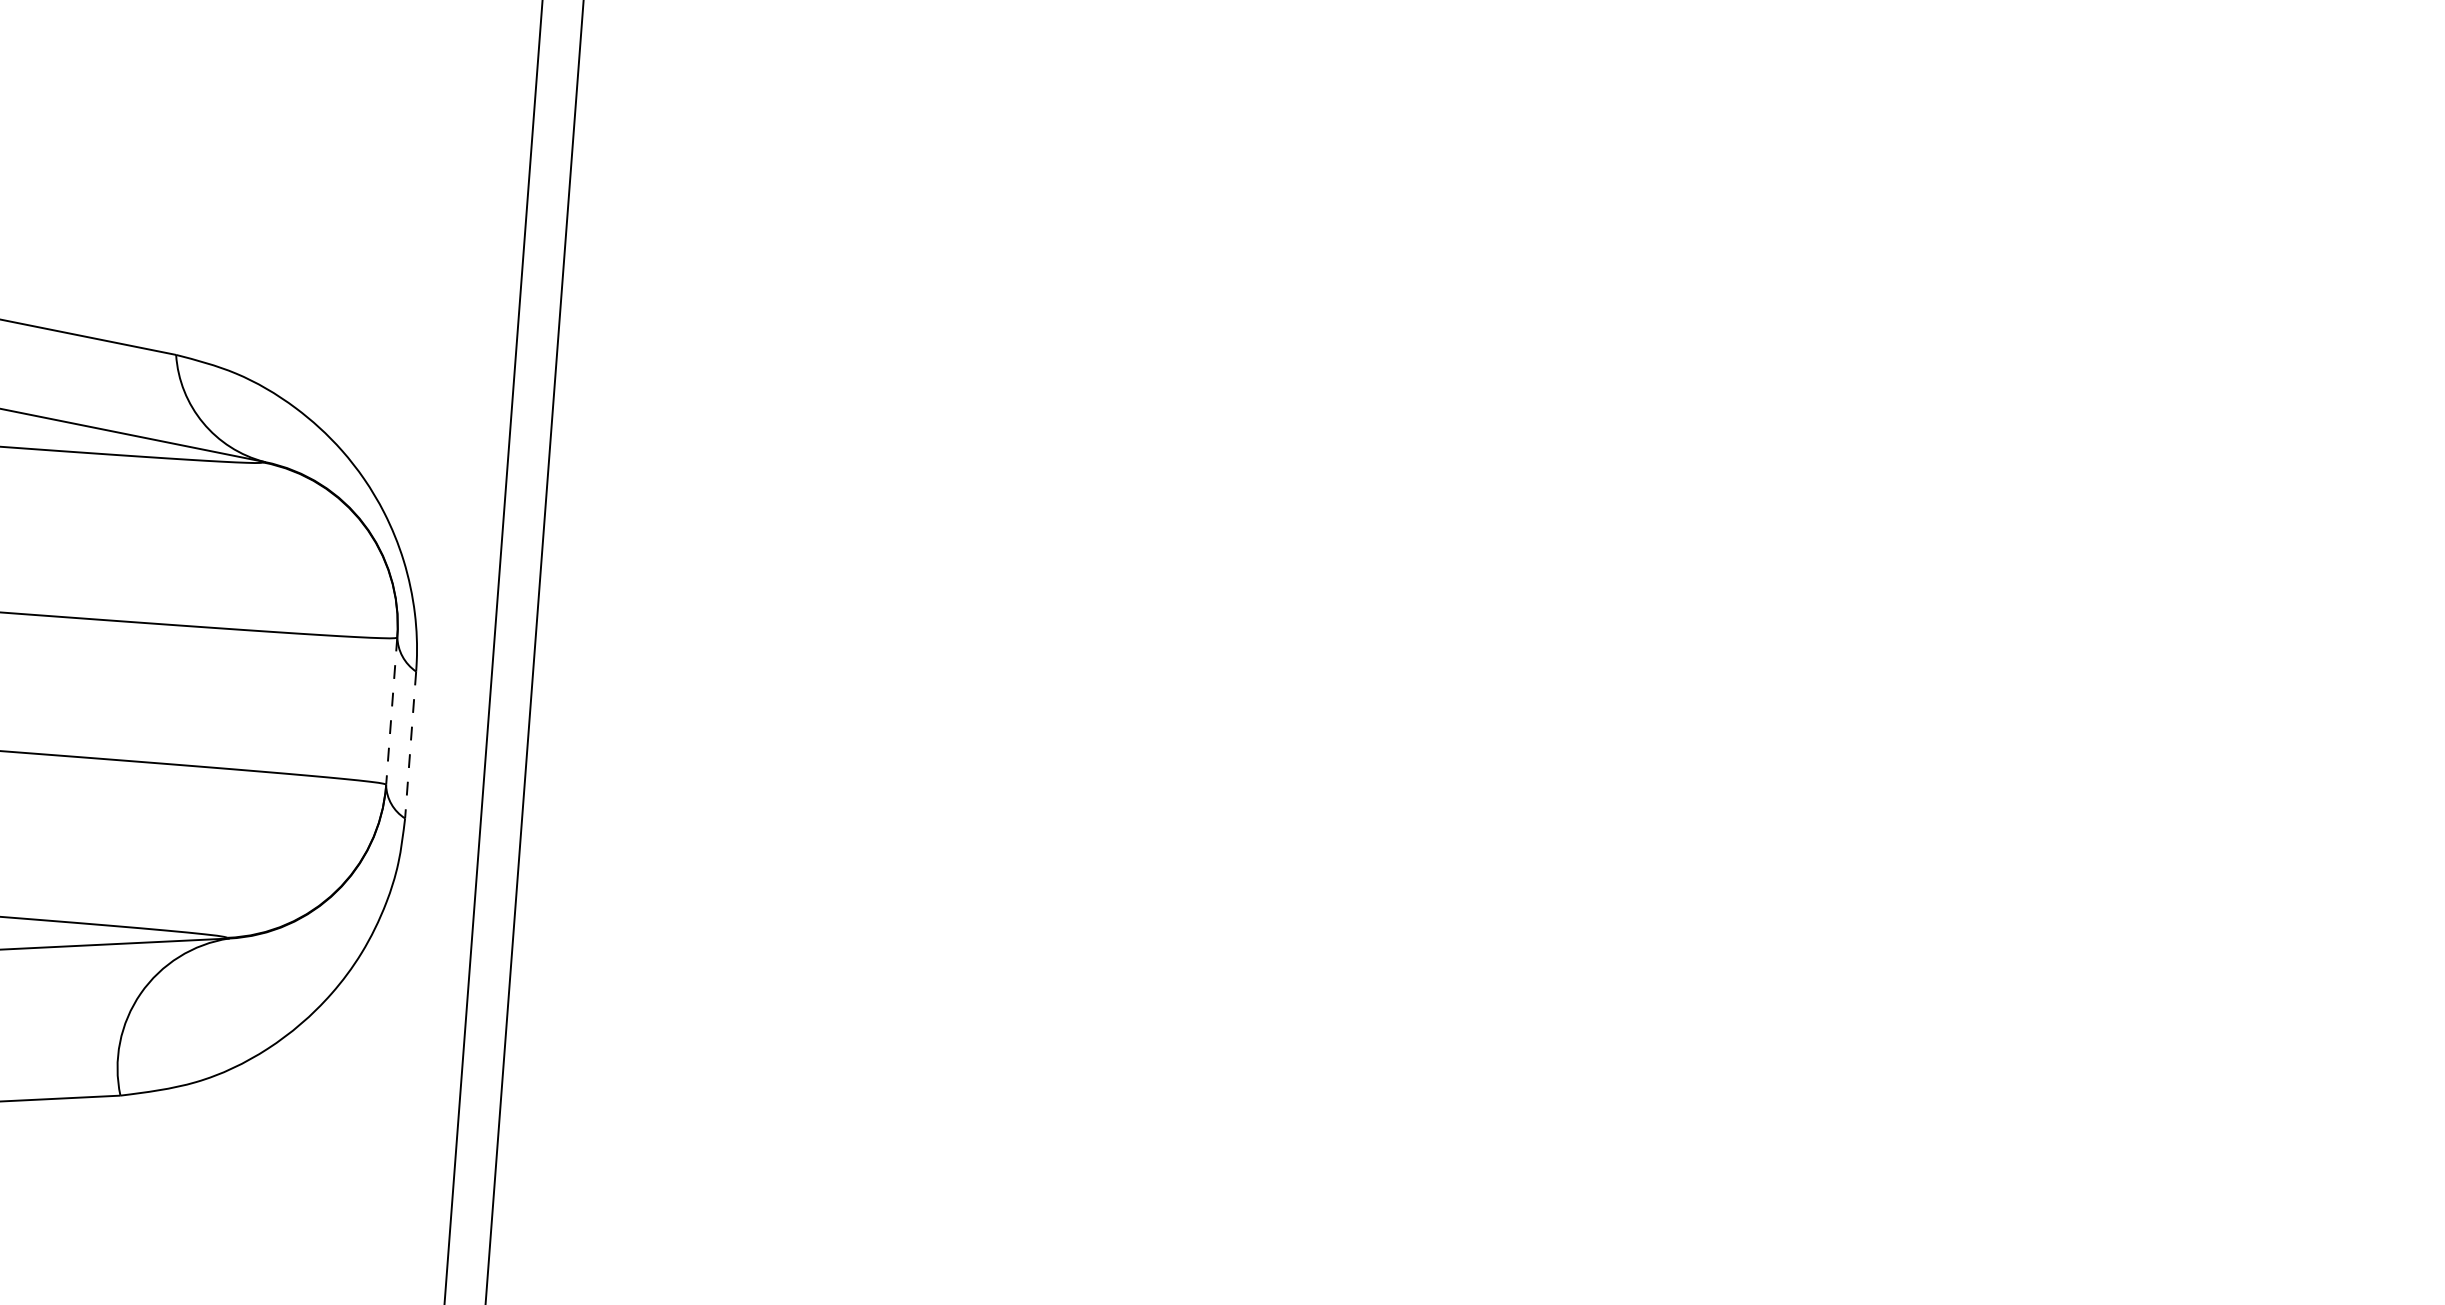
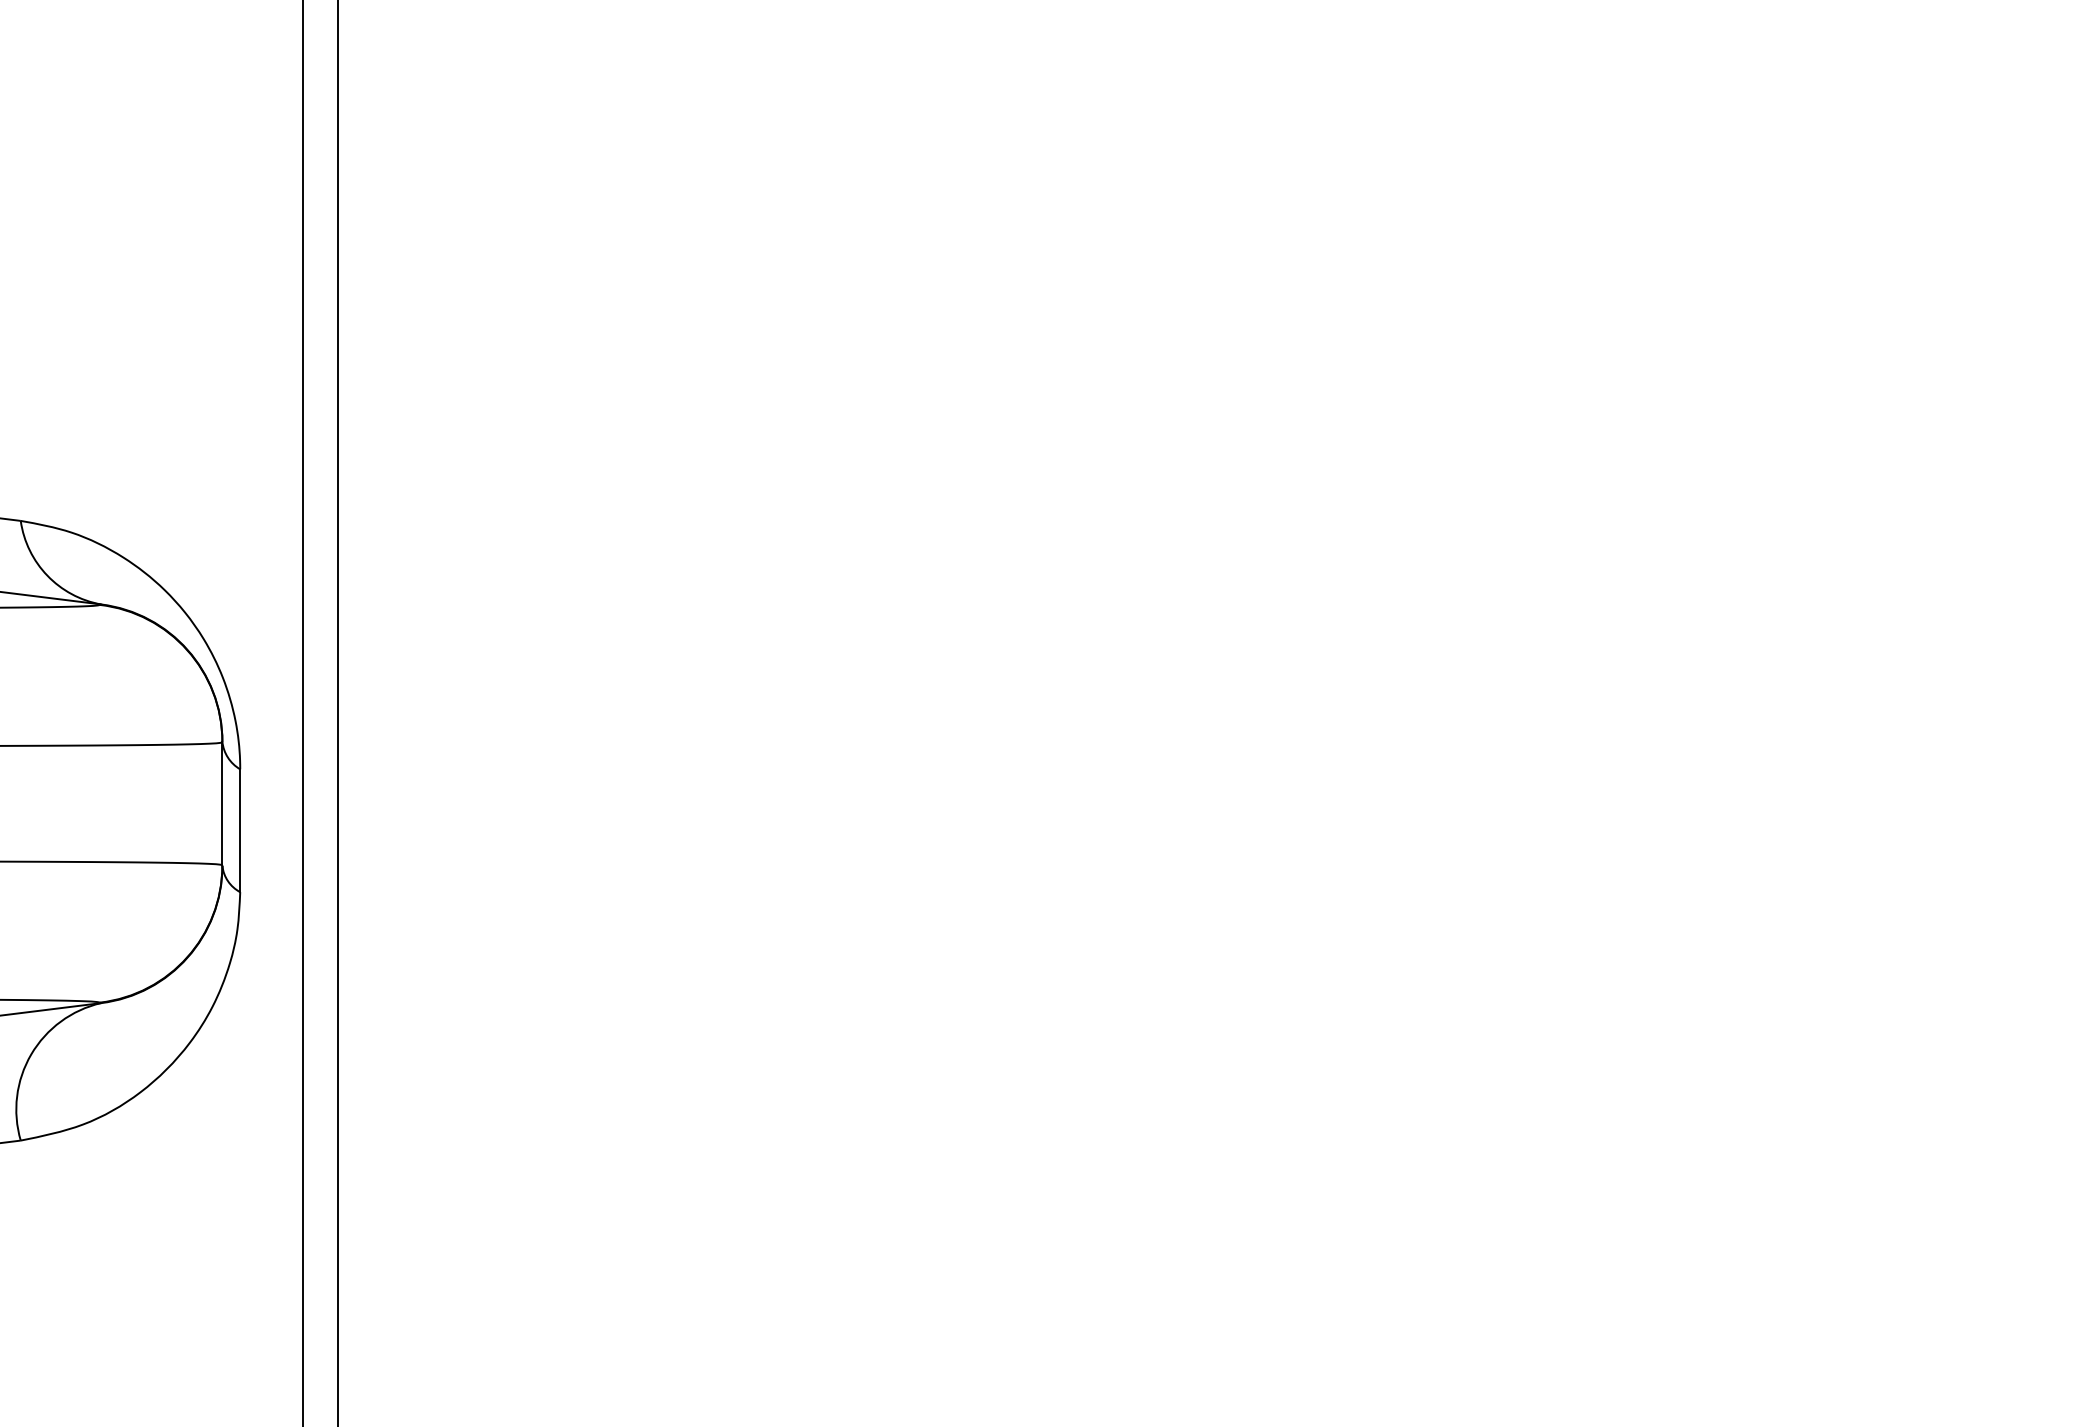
line: (391, 710) -> (222, 803), dashed -> solid
line: (410, 745) -> (240, 831), dashed -> solid

